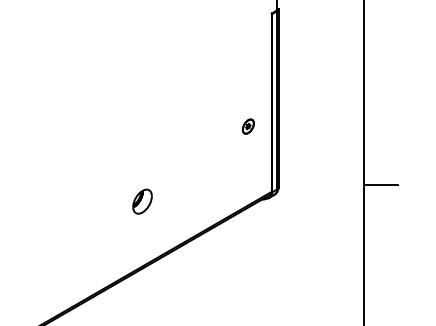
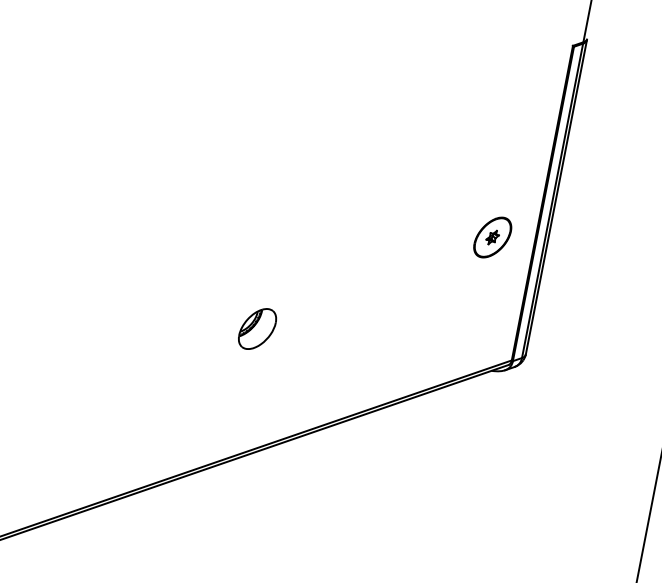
part: (248, 126) -> (493, 237), size x1.67
part: (142, 201) -> (257, 328), moved

